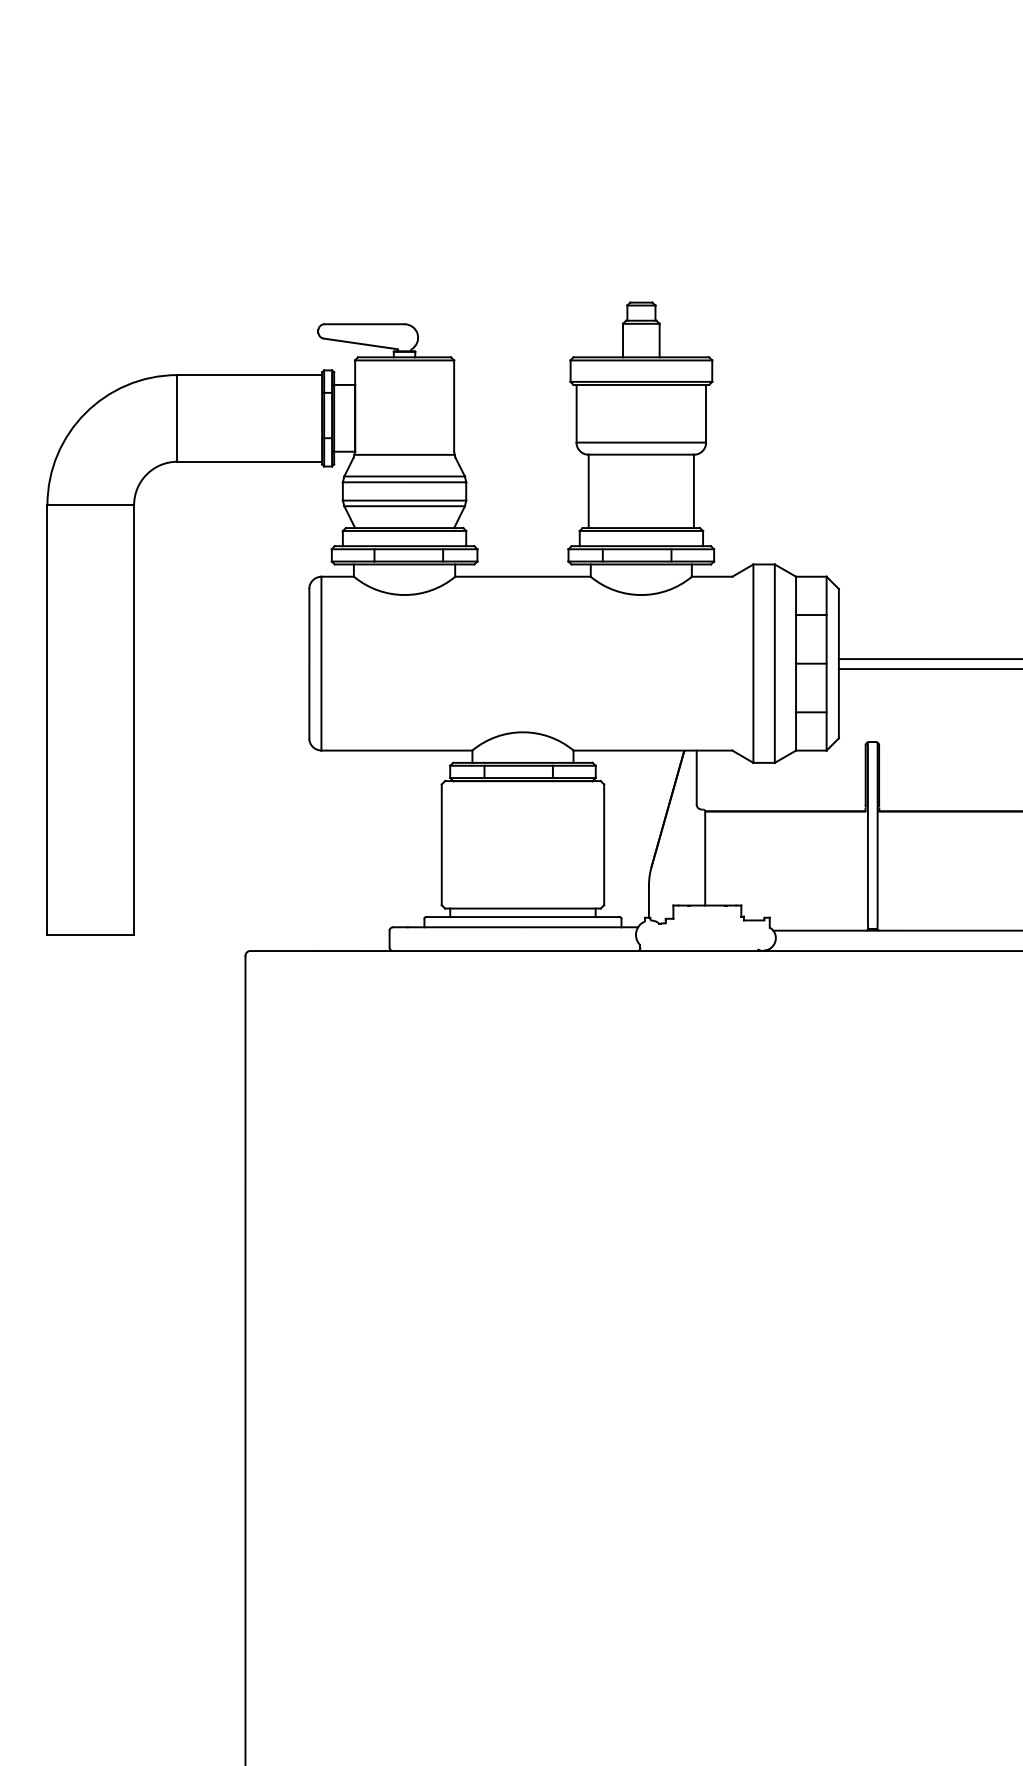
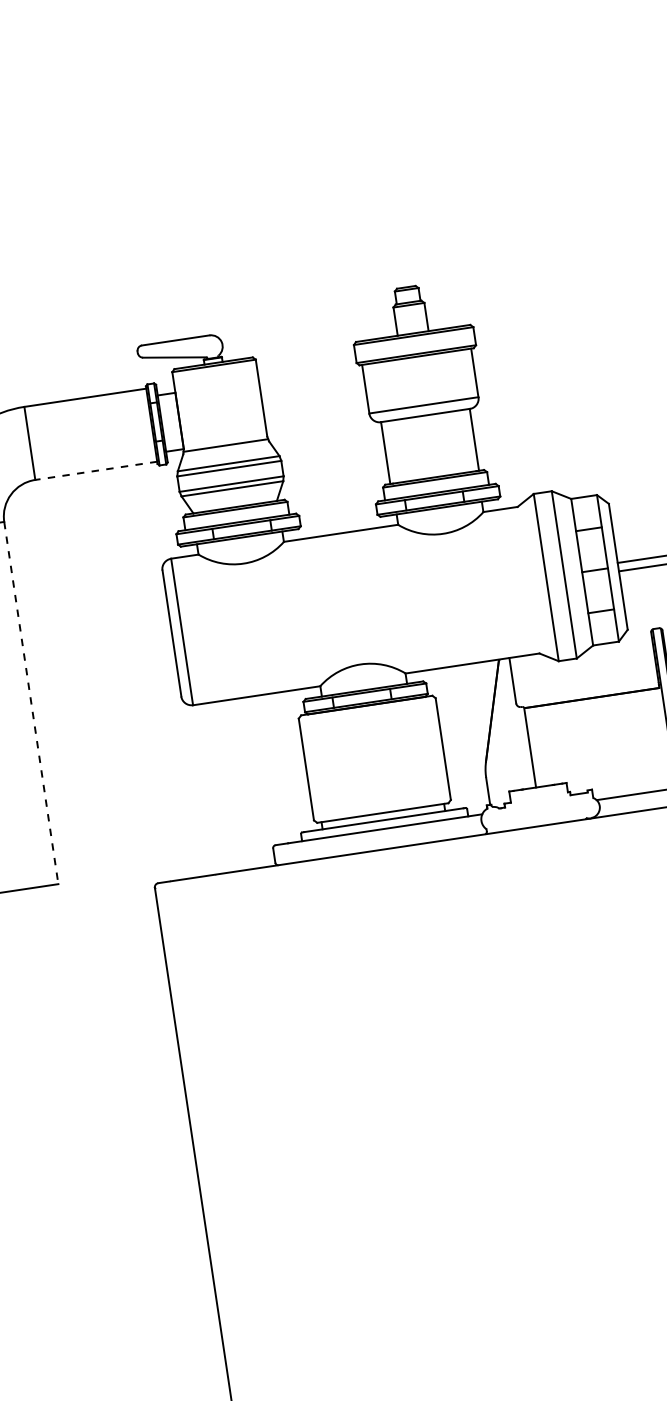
line: (249, 461) -> (96, 470), solid -> dashed
line: (134, 719) -> (31, 702), solid -> dashed

